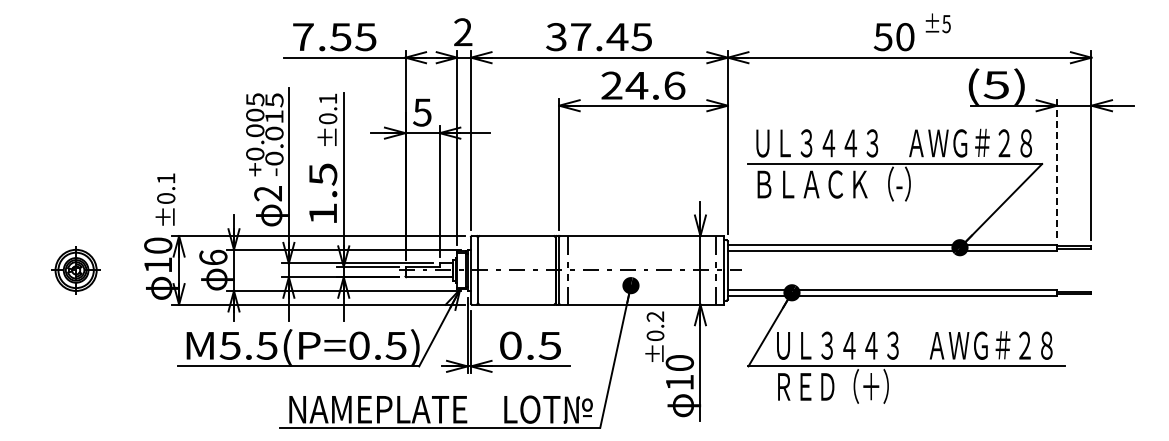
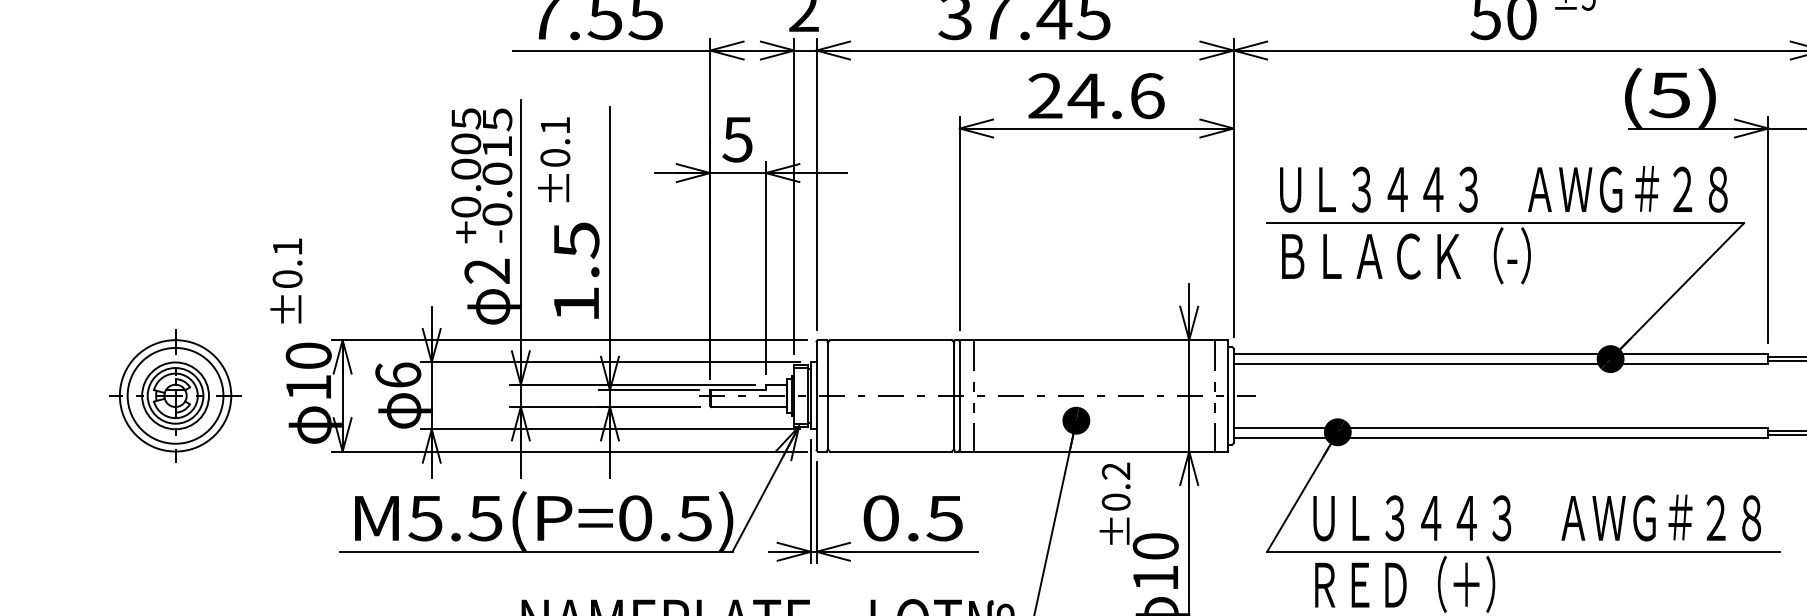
text: (327, 119) -> (554, 159), moved
line: (1057, 167) -> (1768, 228), dashed -> solid
text: (165, 199) -> (286, 280), moved
part: (75, 270) -> (174, 396), size x1.67

